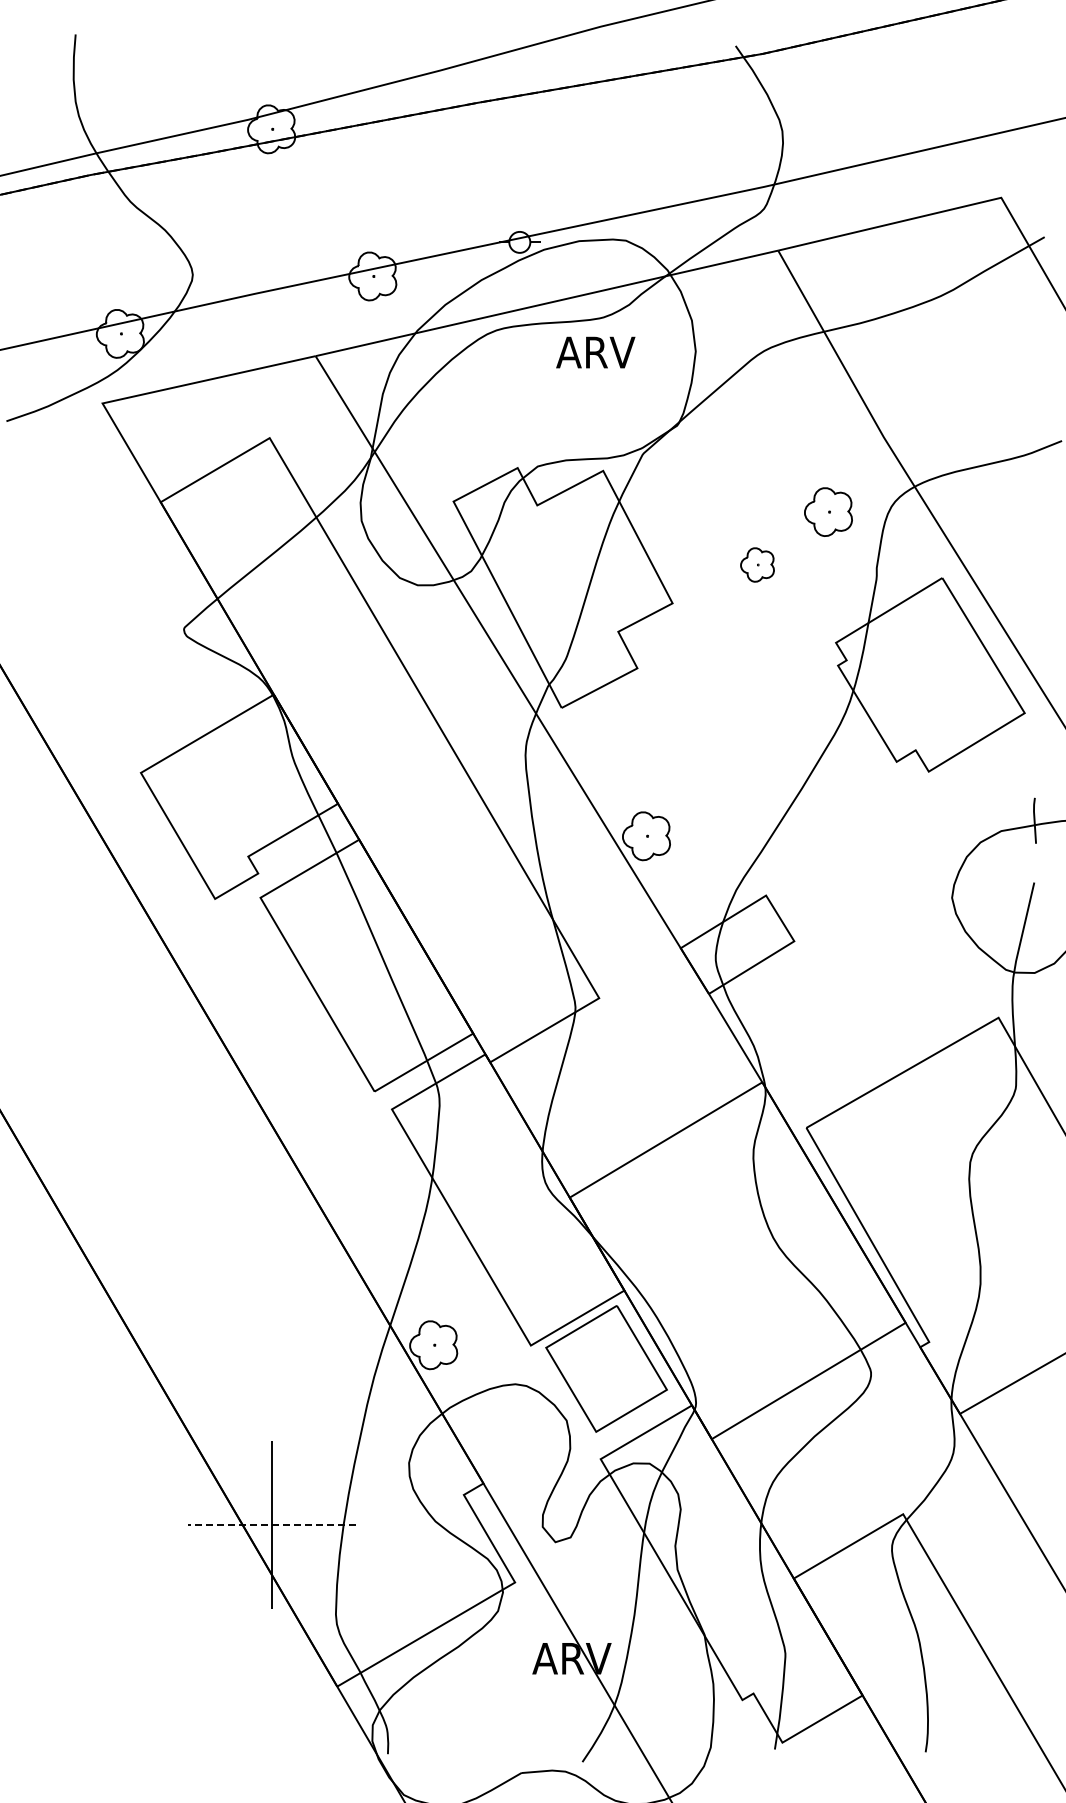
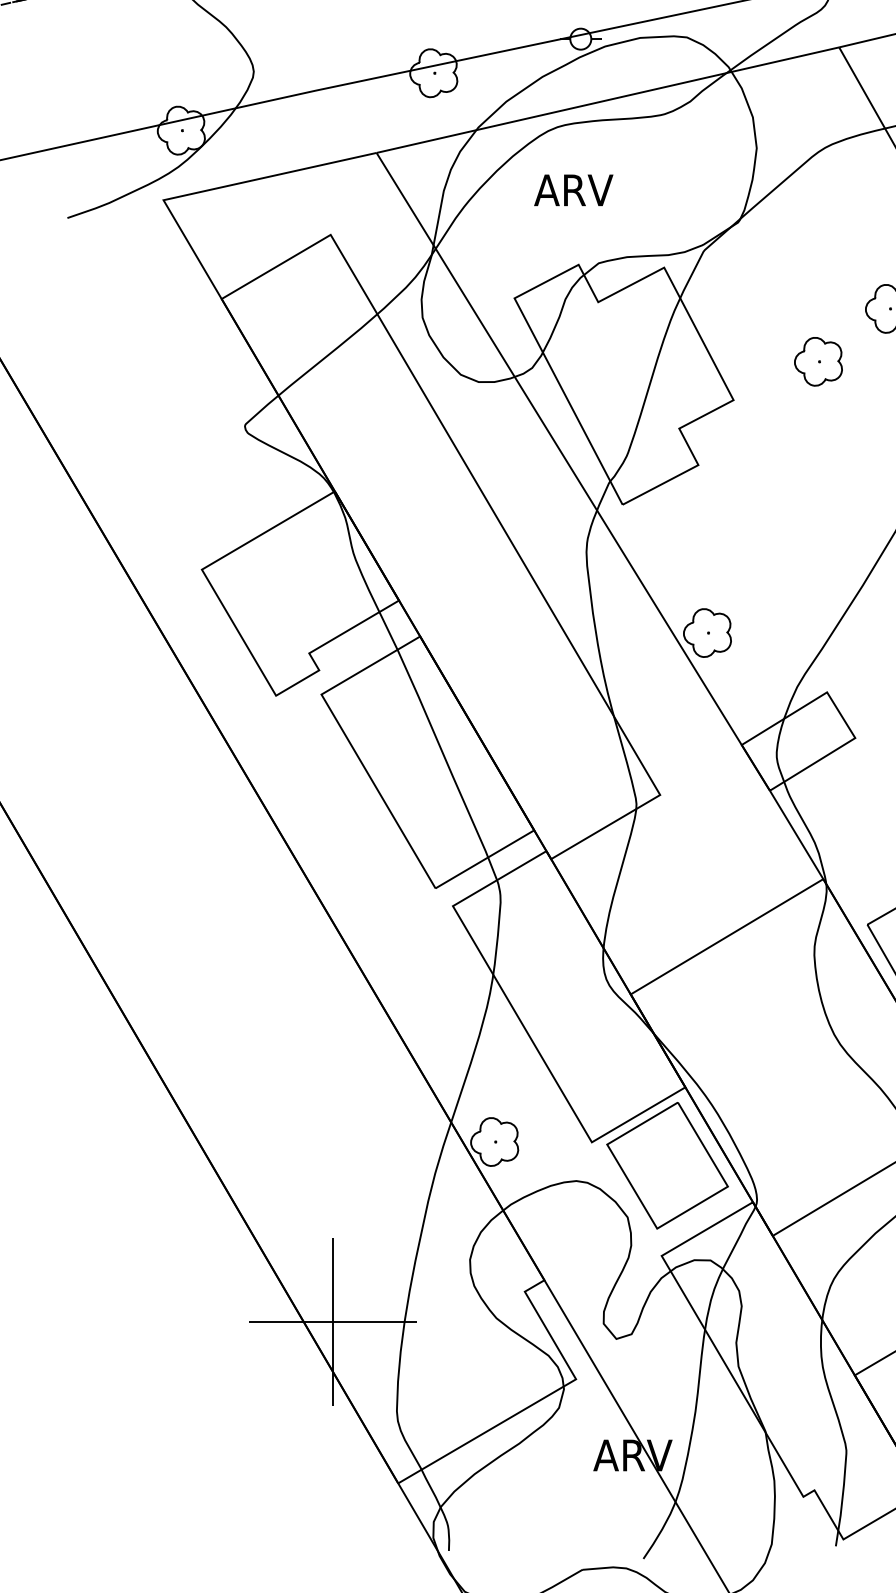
text: (595, 352) -> (573, 190), moved
part: (757, 564) -> (818, 361), size x1.43
line: (271, 1524) -> (332, 1321), dashed -> solid

